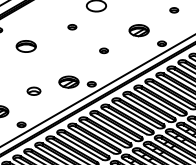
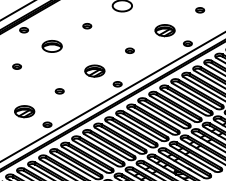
part: (72, 27) -> (87, 26), moved
part: (68, 81) -> (94, 70), moved
part: (33, 91) -> (59, 91), size x0.62

